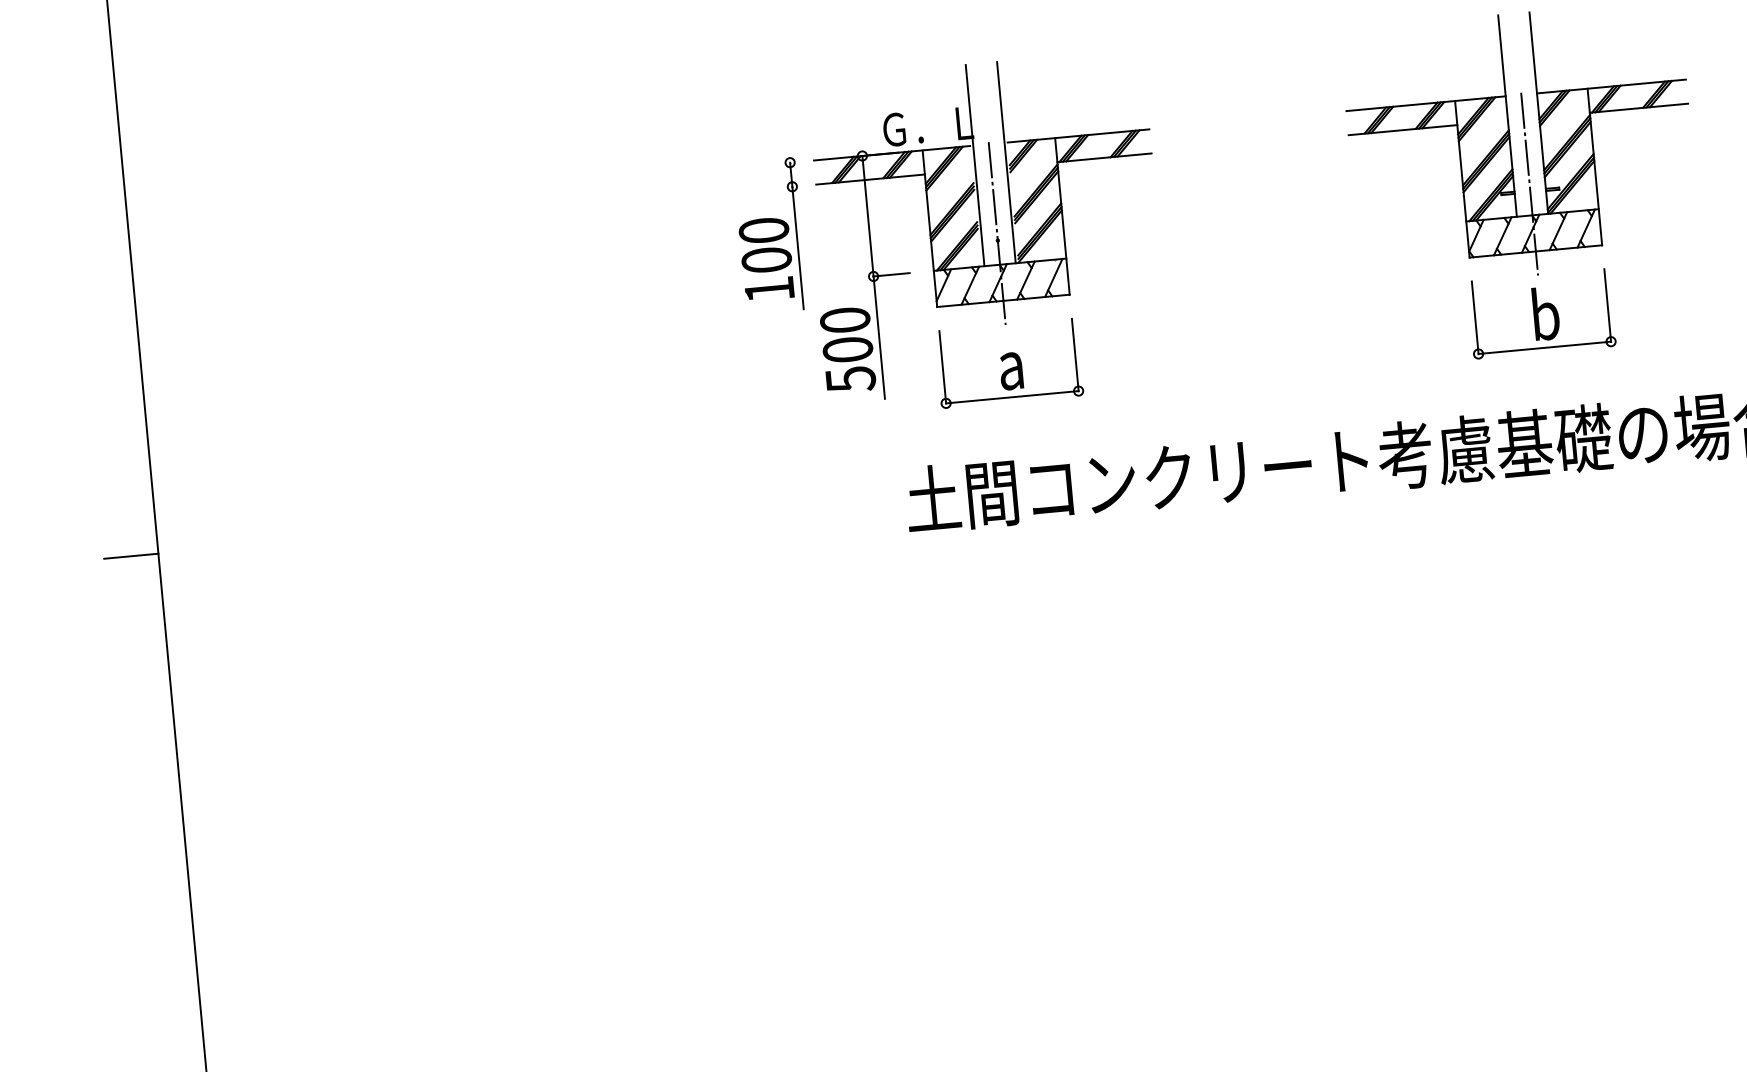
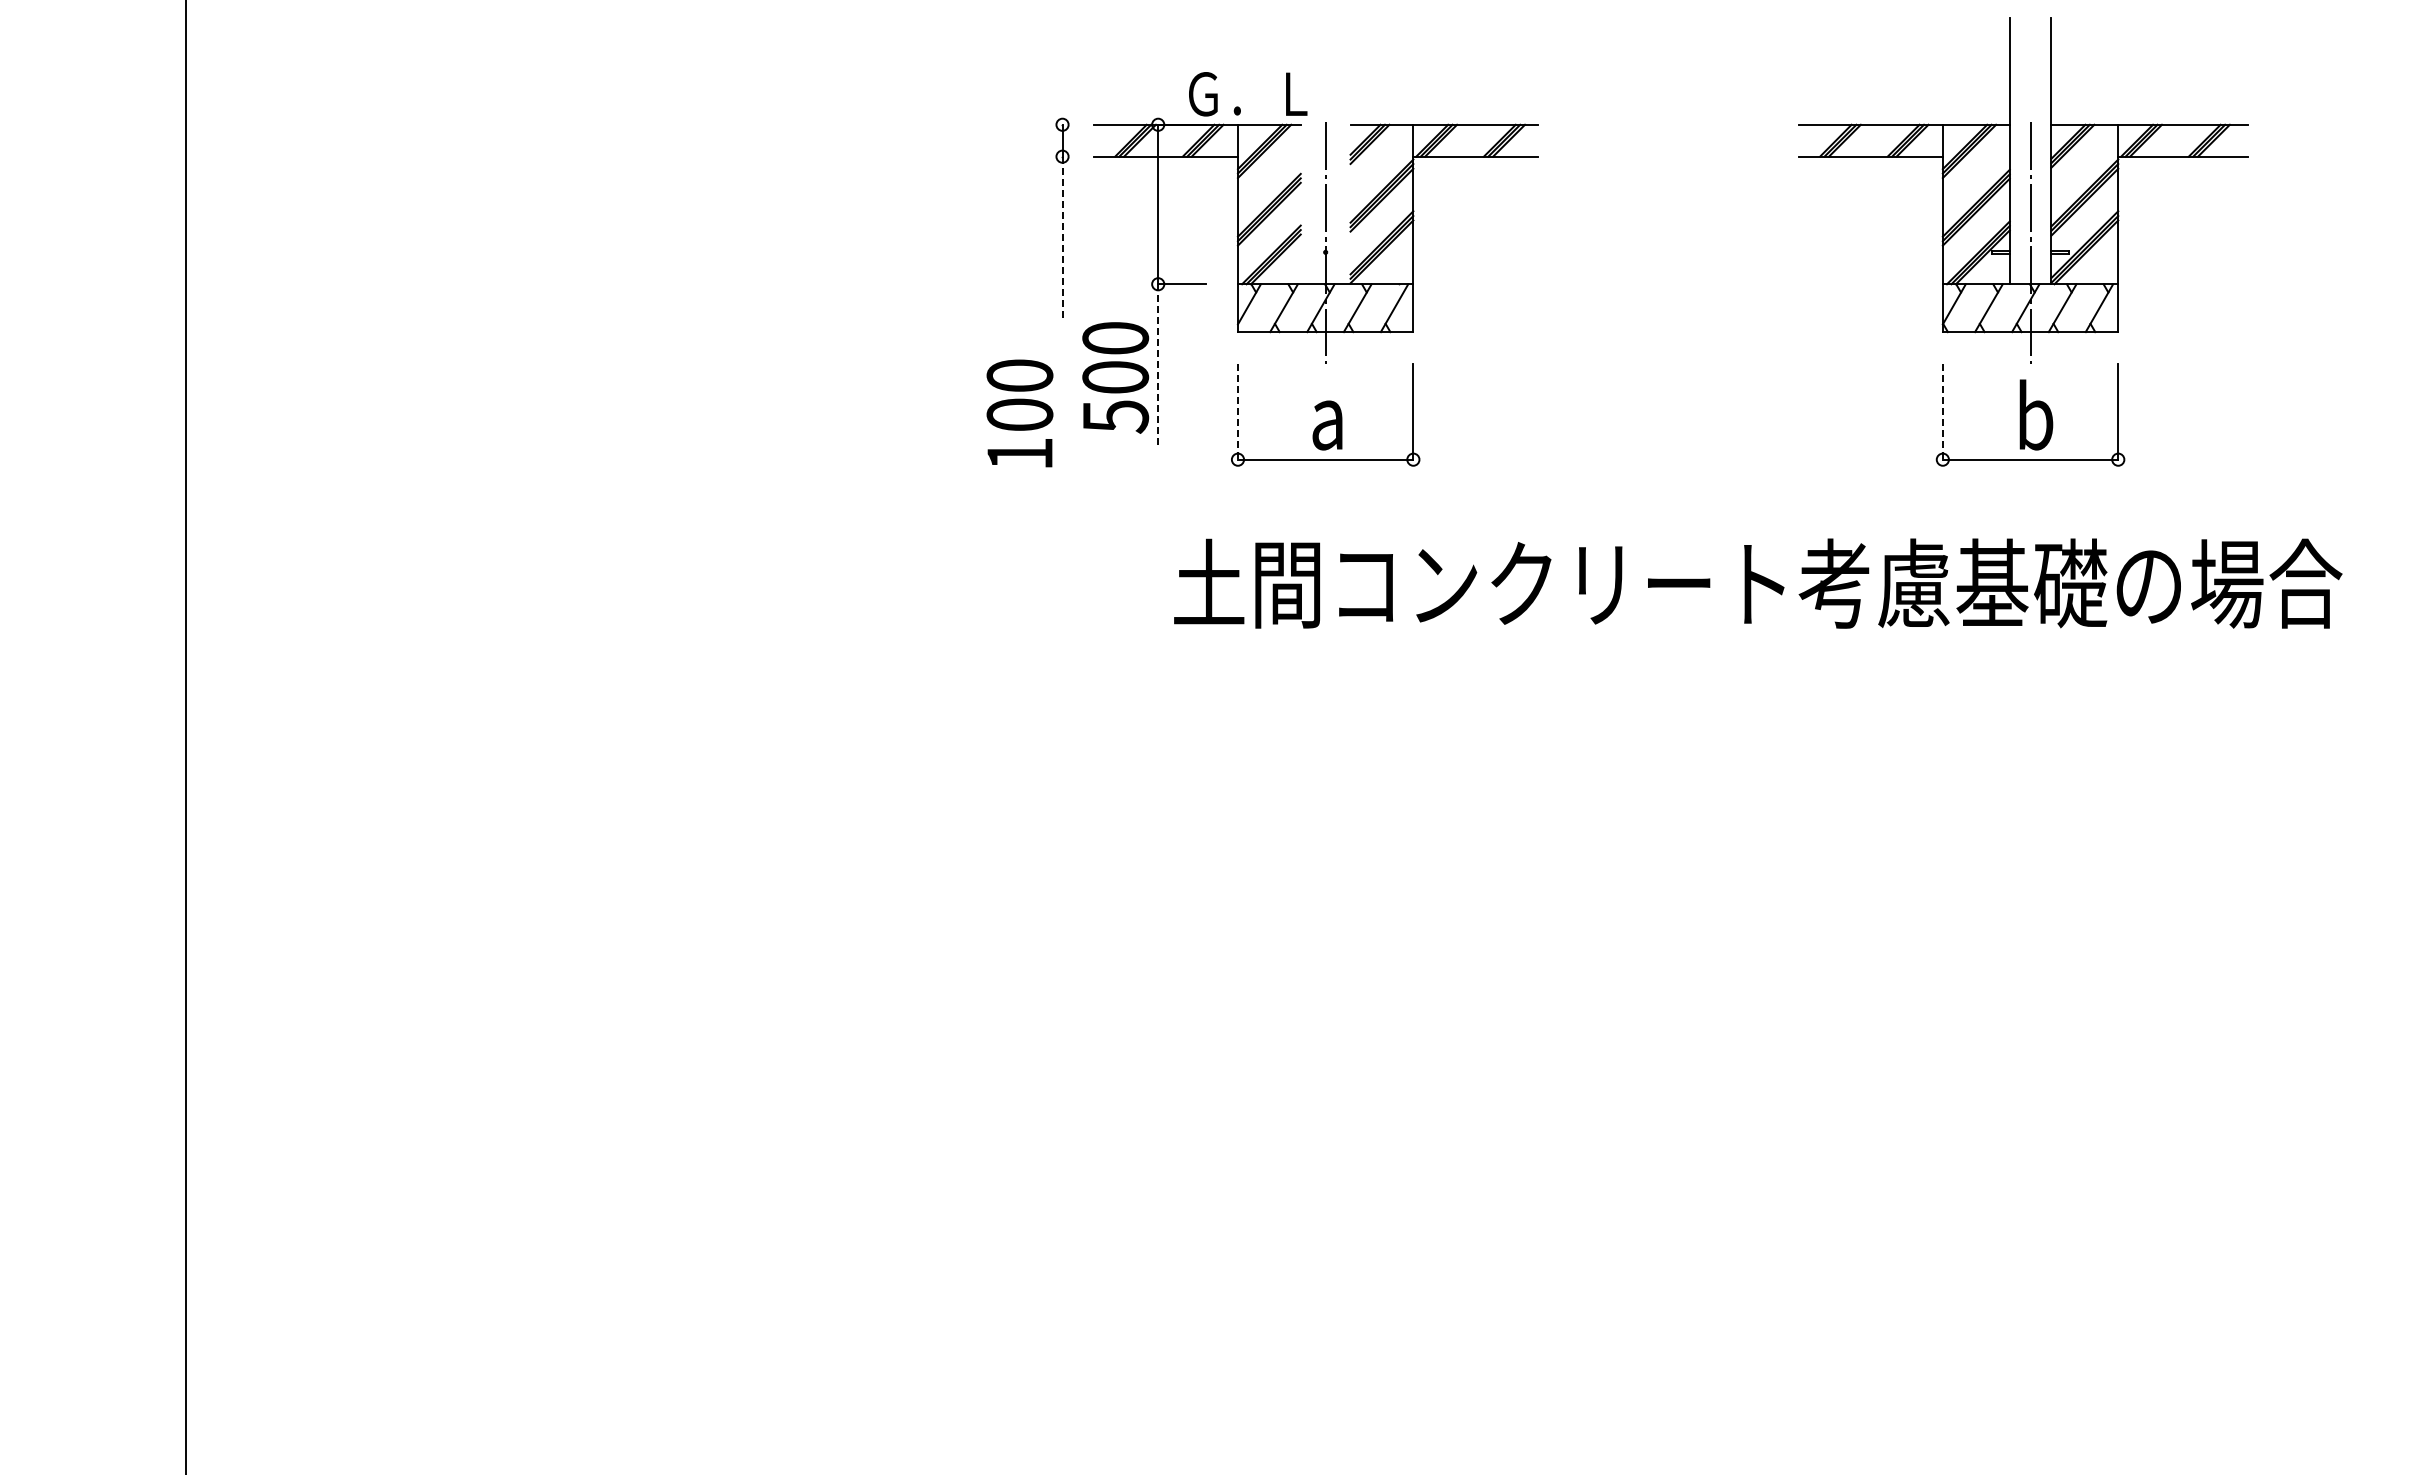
line: (1006, 162) -> (1346, 150), removed
line: (974, 165) -> (1304, 150), removed
line: (798, 248) -> (1062, 238), solid -> dashed
text: (766, 259) -> (1019, 413), moved
line: (1474, 318) -> (1942, 412), solid -> dashed
line: (879, 337) -> (1158, 365), solid -> dashed
line: (942, 367) -> (1237, 412), solid -> dashed
line: (131, 556) -> (149, 561), removed

